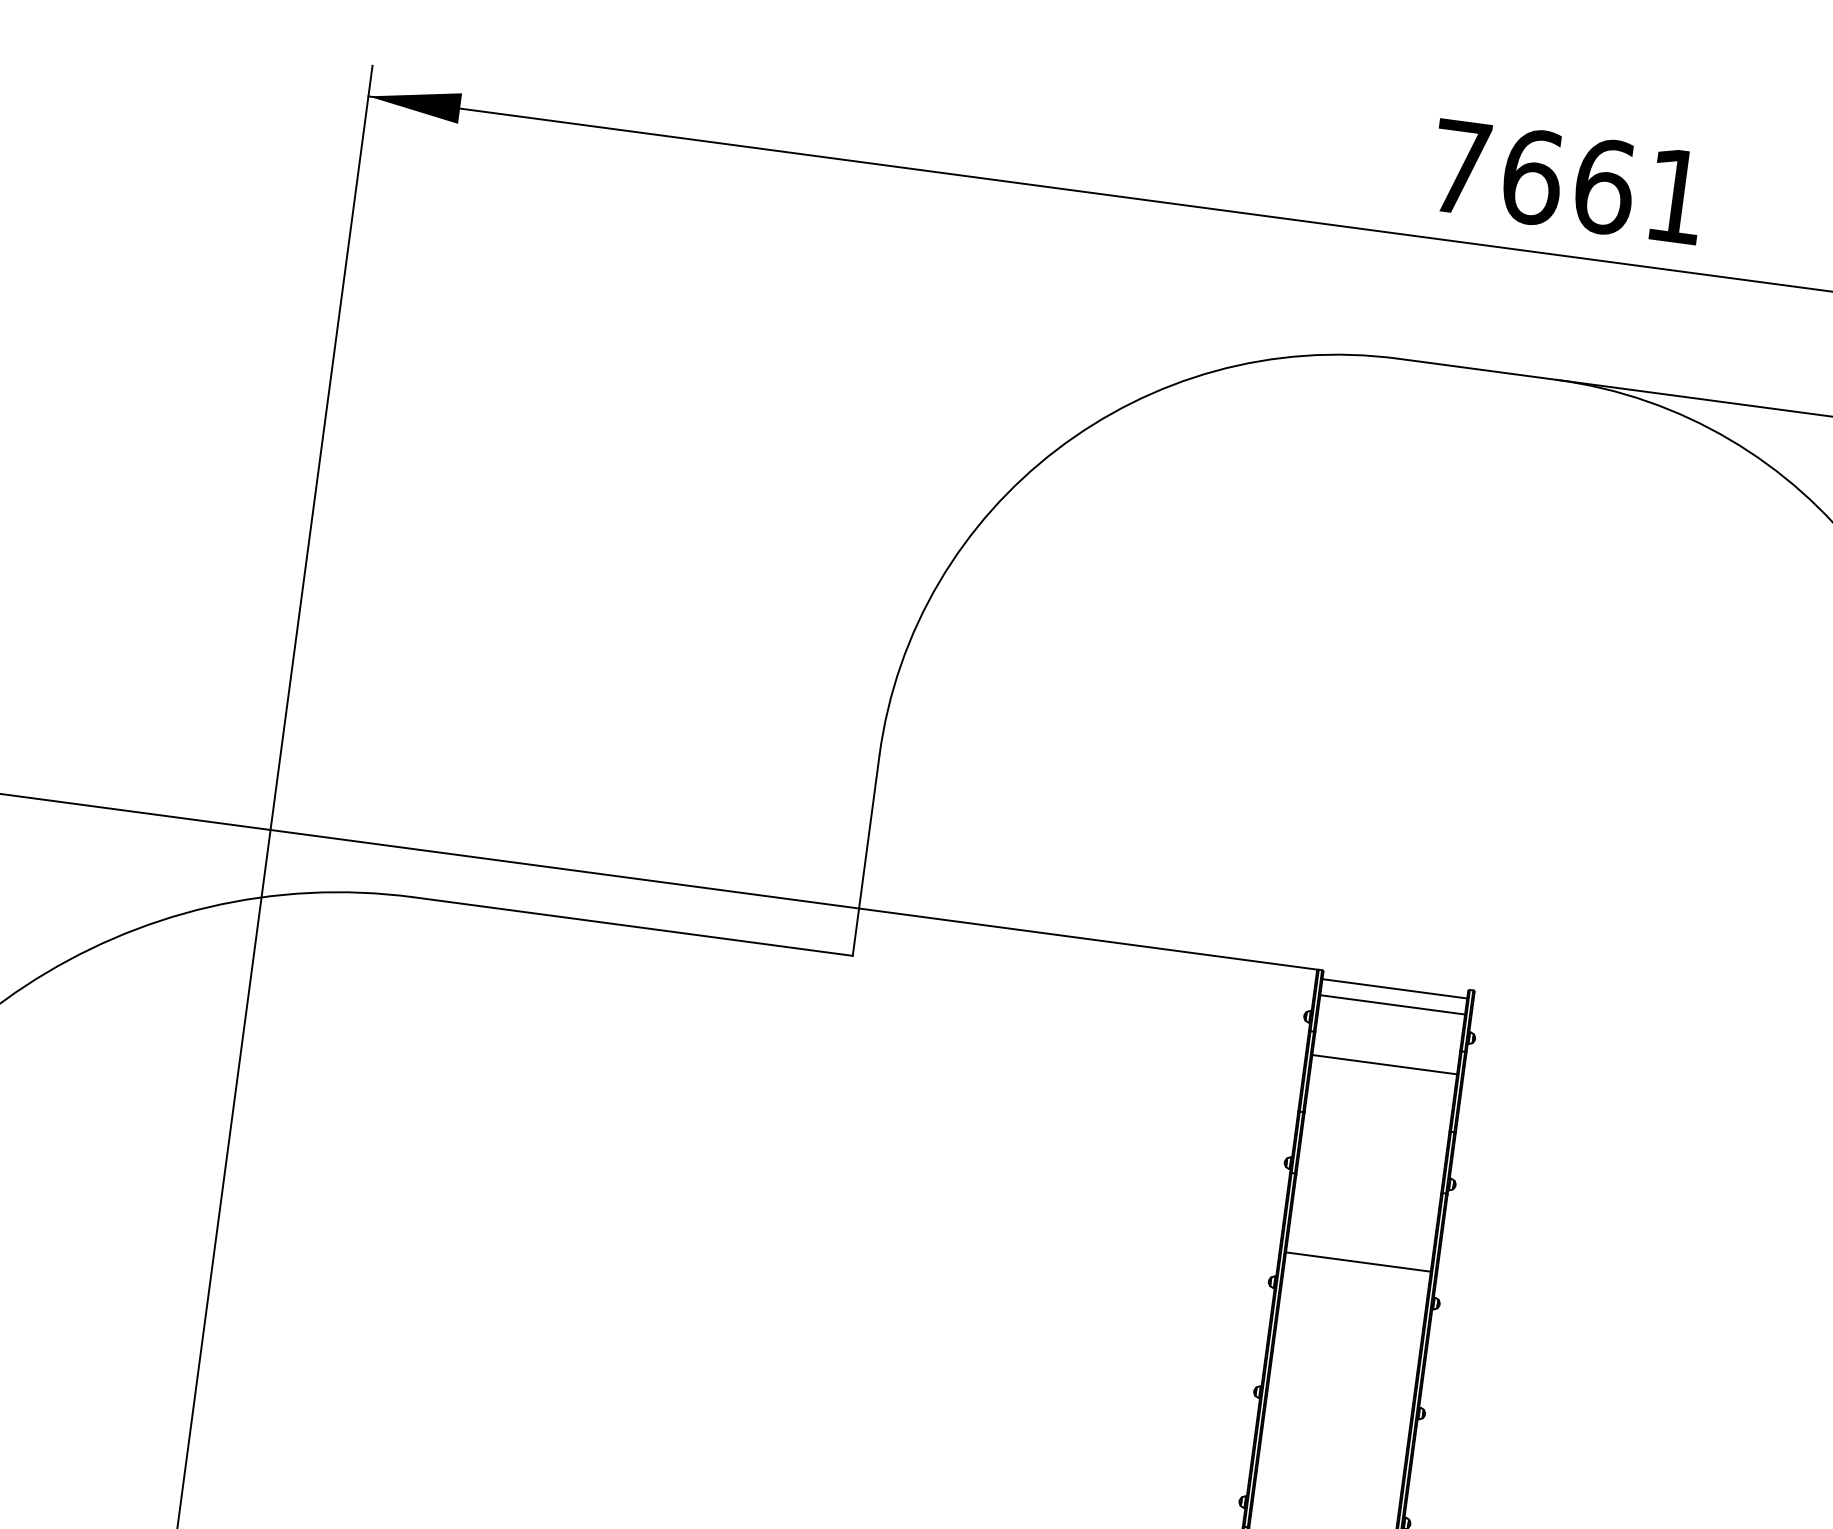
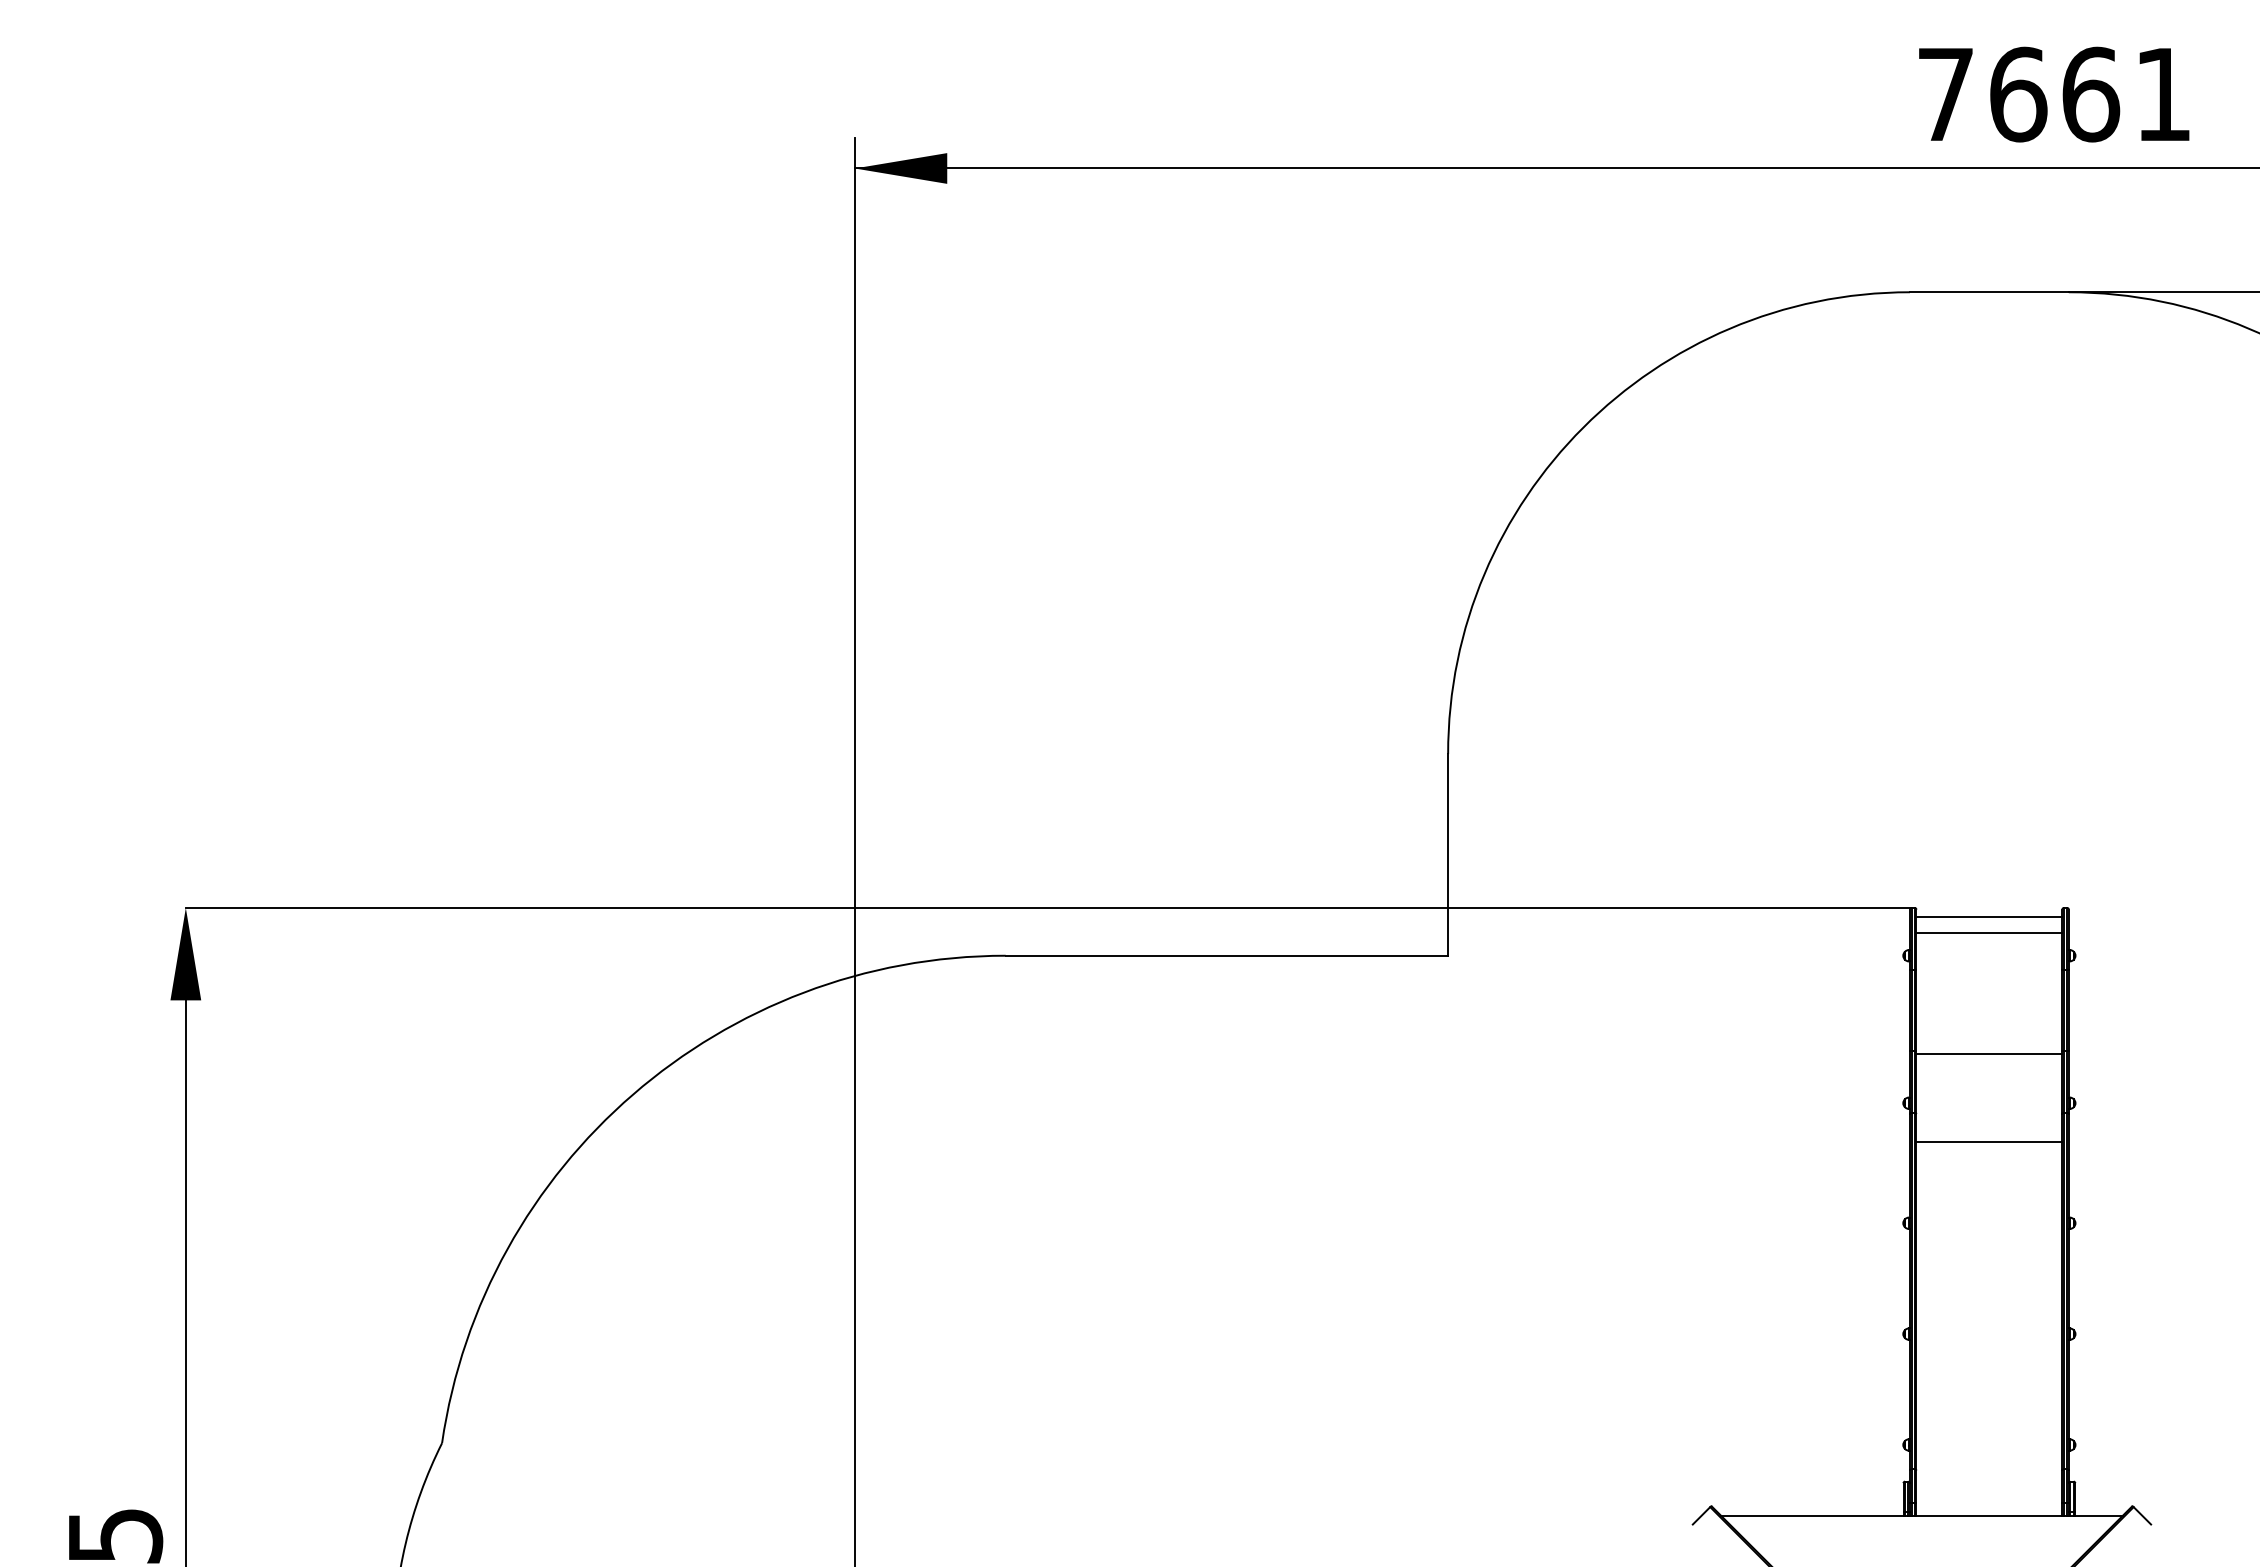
line: (1384, 1064) -> (1989, 1054), moved
line: (1358, 1262) -> (1989, 1142), moved

